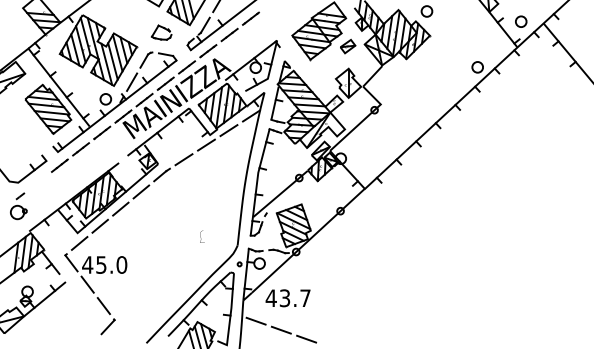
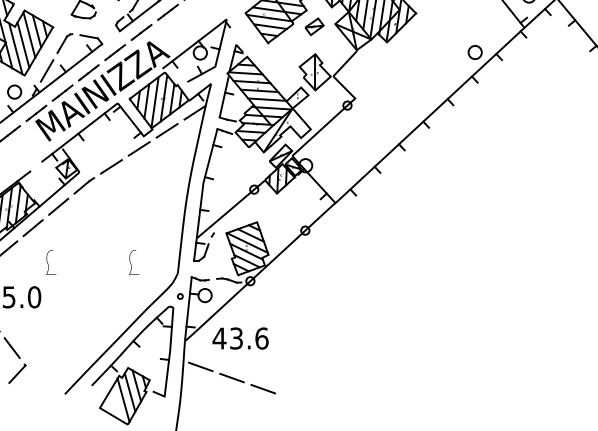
part: (135, 236) -> (51, 262), added
part: (202, 236) -> (134, 262), size x1.67
text: (305, 298) -> (261, 338), 43.7 -> 43.6

